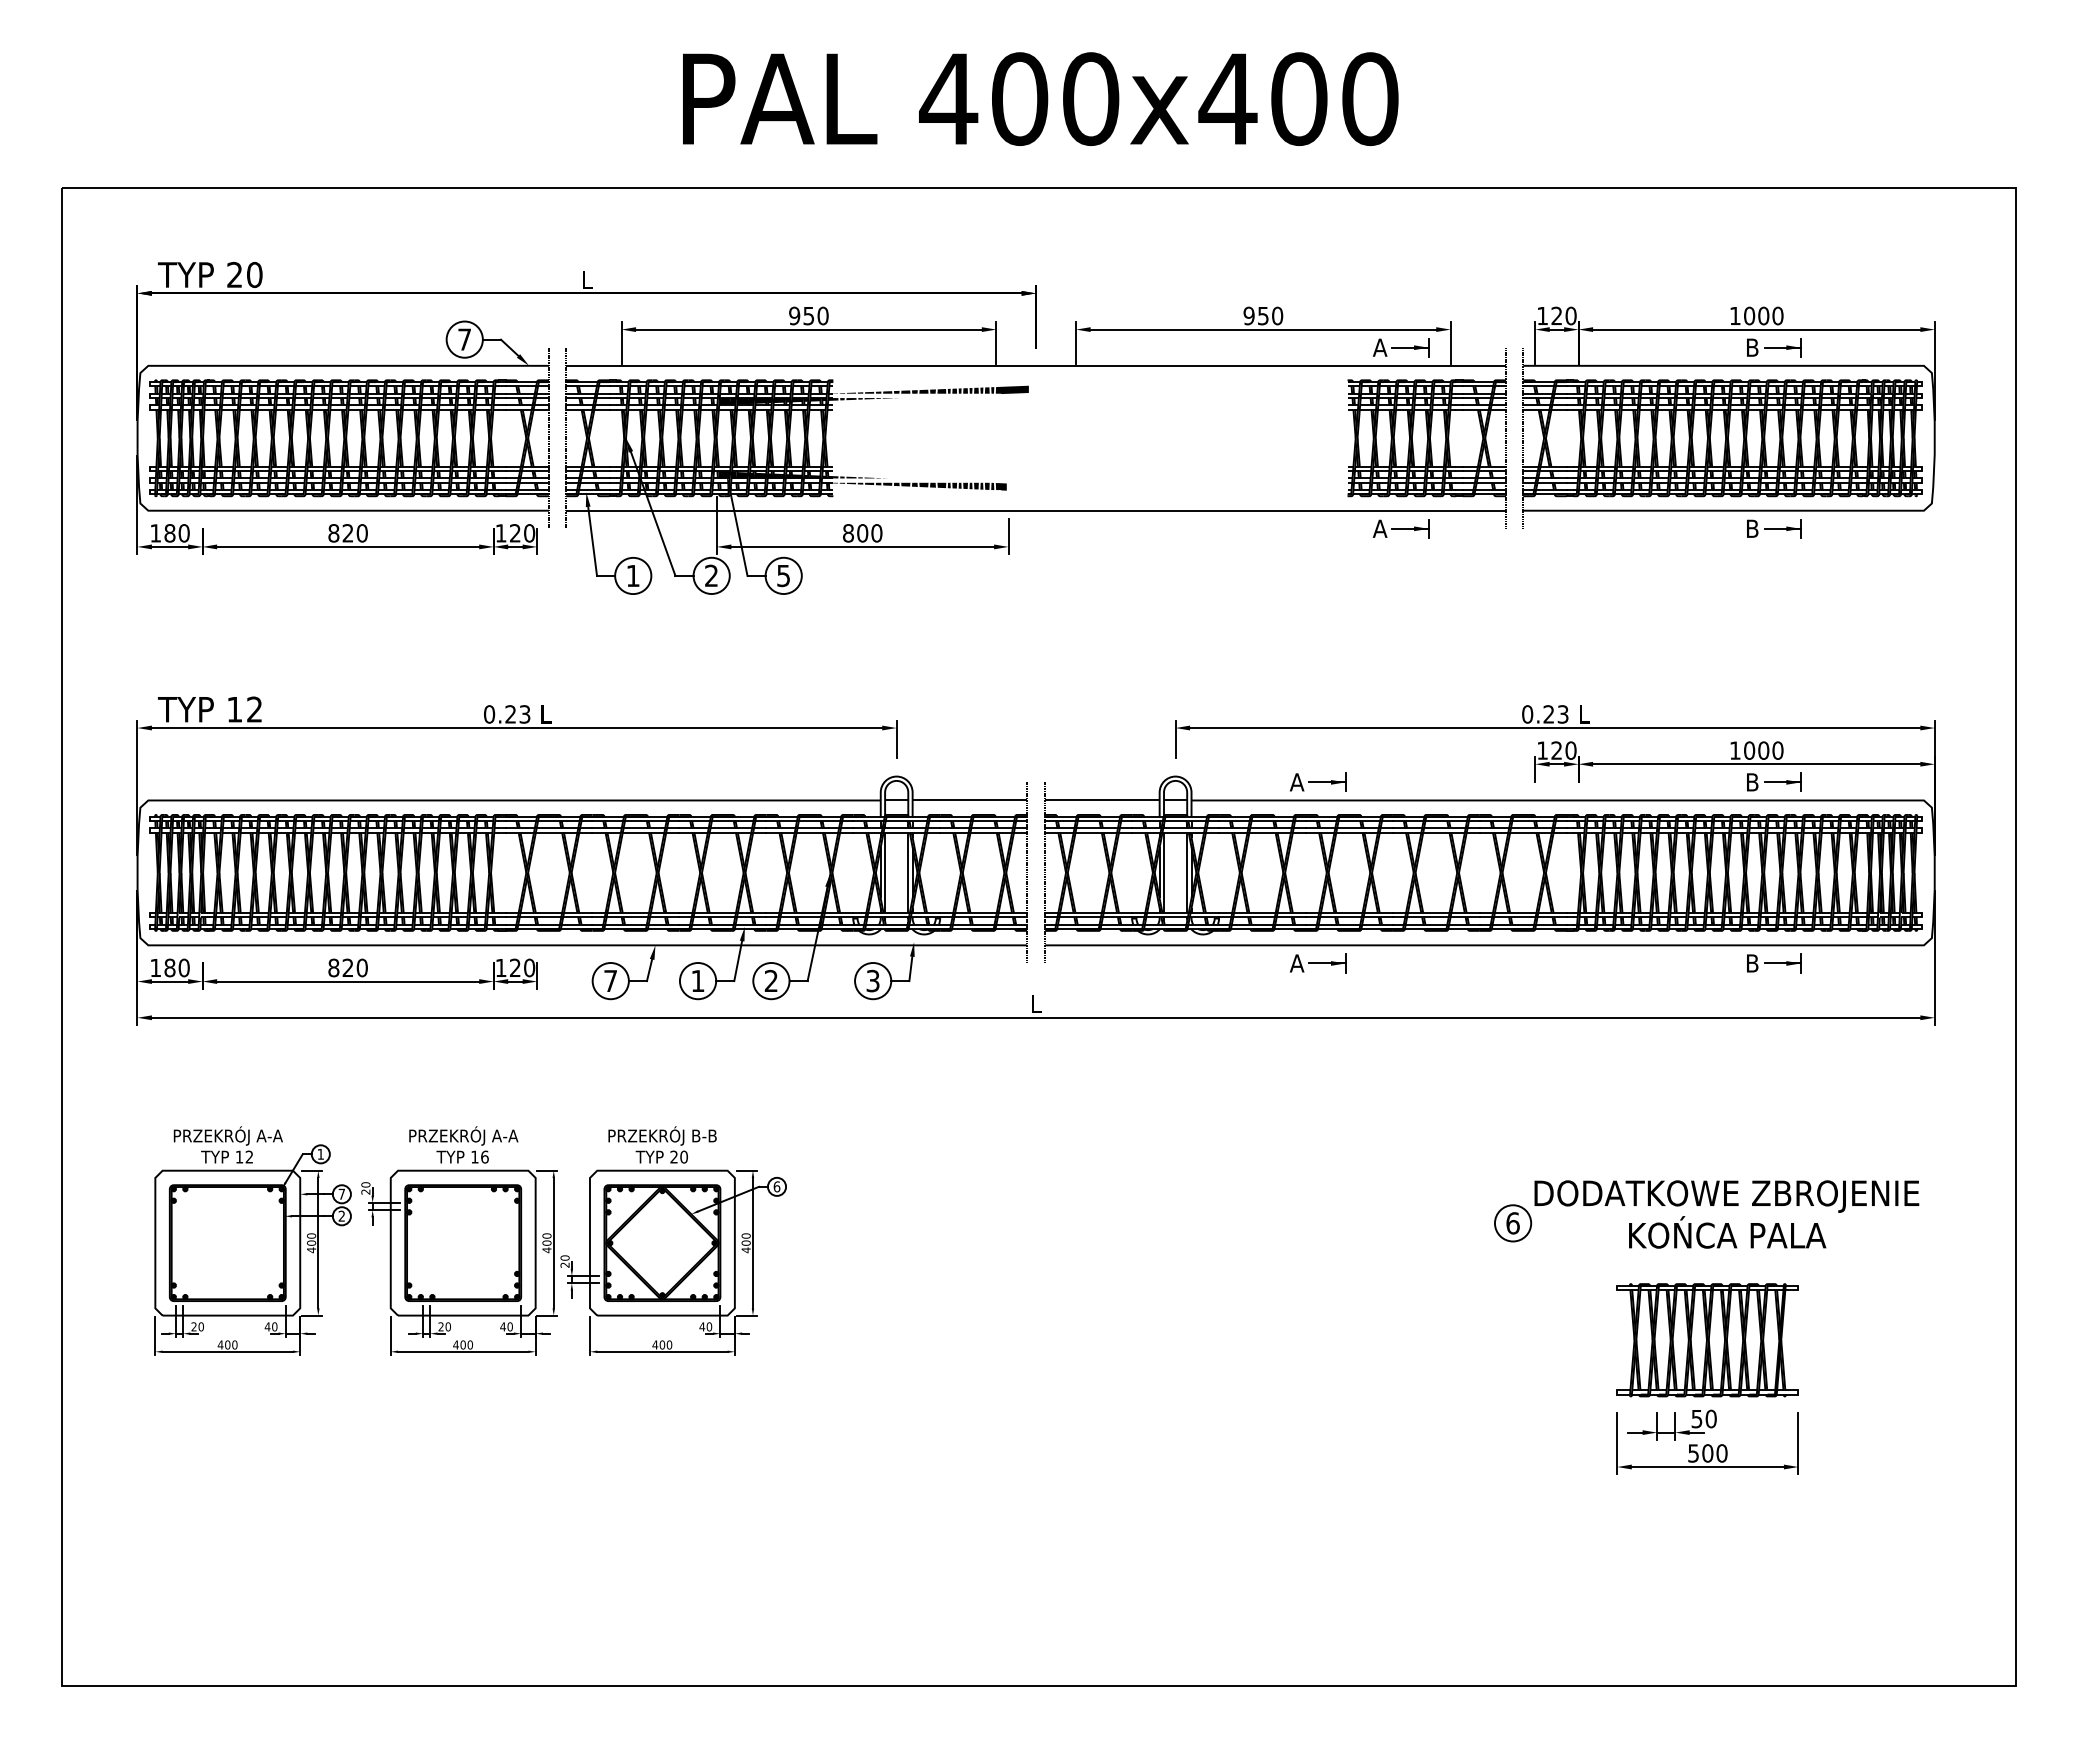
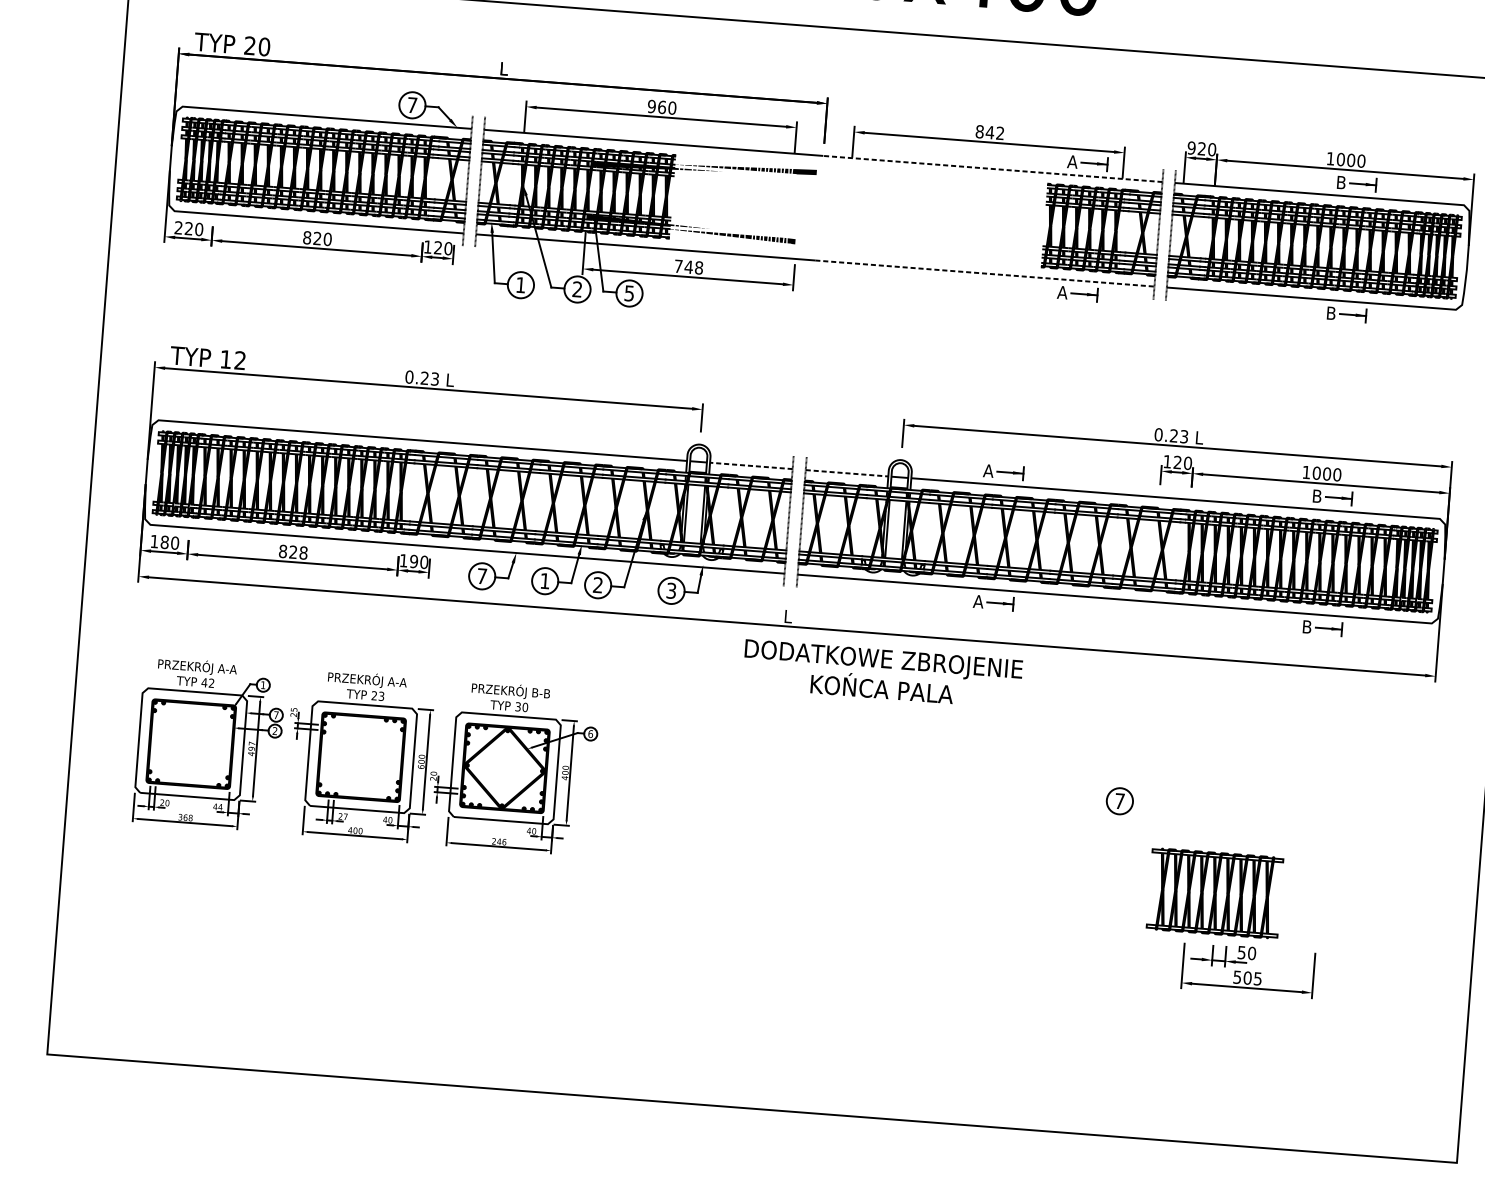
text: (808, 315) -> (661, 106), 950 -> 960
text: (1263, 315) -> (990, 132), 950 -> 842
text: (1542, 315) -> (1191, 147), 120 -> 920
line: (1271, 365) -> (993, 168), solid -> dashed
line: (1271, 510) -> (985, 273), solid -> dashed
text: (162, 533) -> (183, 228), 180 -> 220
text: (862, 533) -> (688, 267), 800 -> 748
line: (969, 800) -> (751, 465), solid -> dashed
line: (1102, 800) -> (847, 473), solid -> dashed
text: (361, 967) -> (303, 552), 820 -> 828
text: (514, 967) -> (413, 561), 120 -> 190
text: (239, 1156) -> (204, 682), 12 -> 42
text: (479, 1156) -> (377, 695), 16 -> 23
text: (673, 1157) -> (517, 707), 20 -> 30
text: (365, 1184) -> (293, 709), 20 -> 25
text: (1726, 1214) -> (882, 674), moved
text: (1512, 1223) -> (1119, 801), 6 -> 7
text: (311, 1239) -> (251, 746), 400 -> 497
text: (546, 1250) -> (420, 767), 400 -> 600
text: (274, 1326) -> (220, 806), 40 -> 44
text: (447, 1326) -> (345, 816), 20 -> 27
part: (1707, 1340) -> (1214, 893), moved
text: (227, 1344) -> (185, 817), 400 -> 368
text: (662, 1344) -> (499, 841), 400 -> 246
text: (1721, 1453) -> (1257, 978), 500 -> 505

